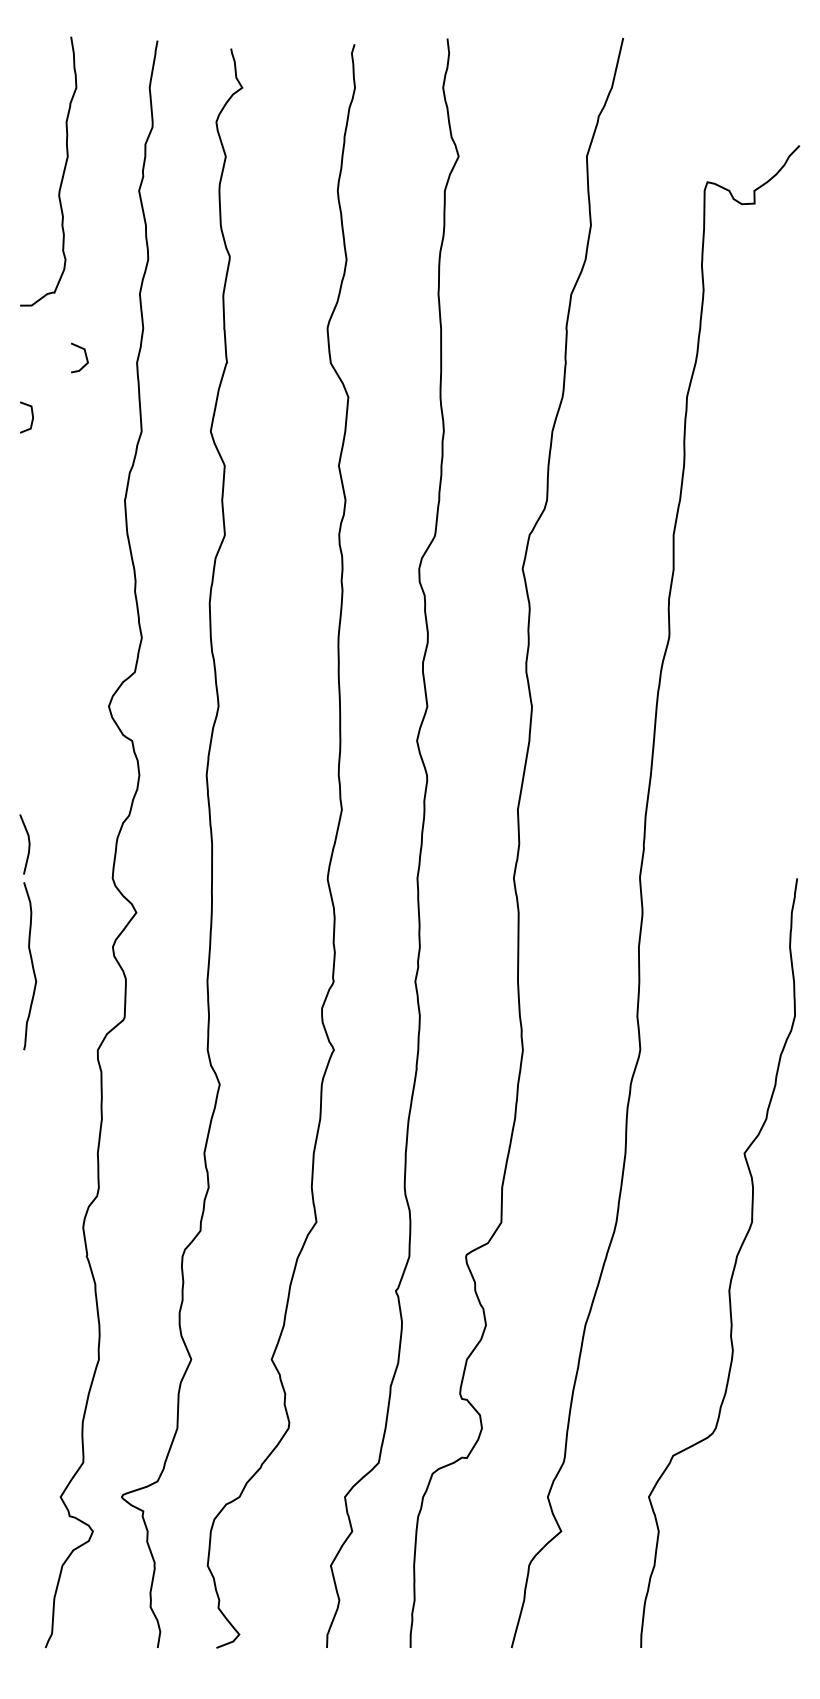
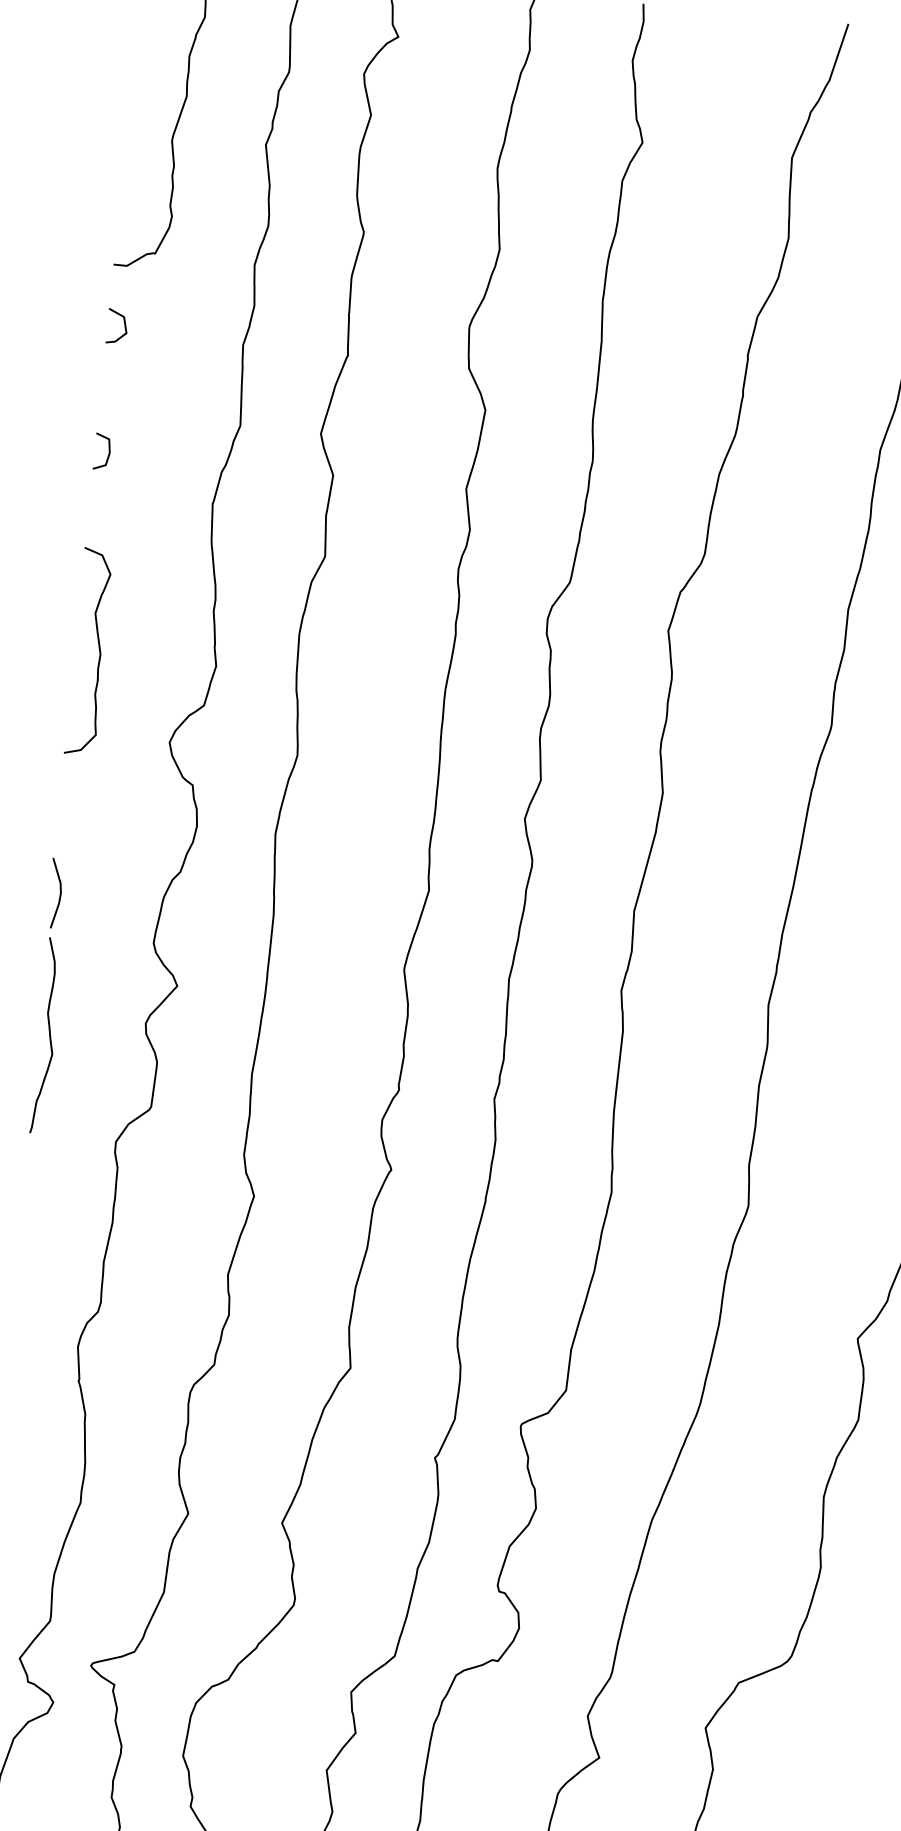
line: (85, 357) -> (124, 326), moved
line: (31, 415) -> (108, 449), moved
curve: (40, 633) -> (98, 649), added

